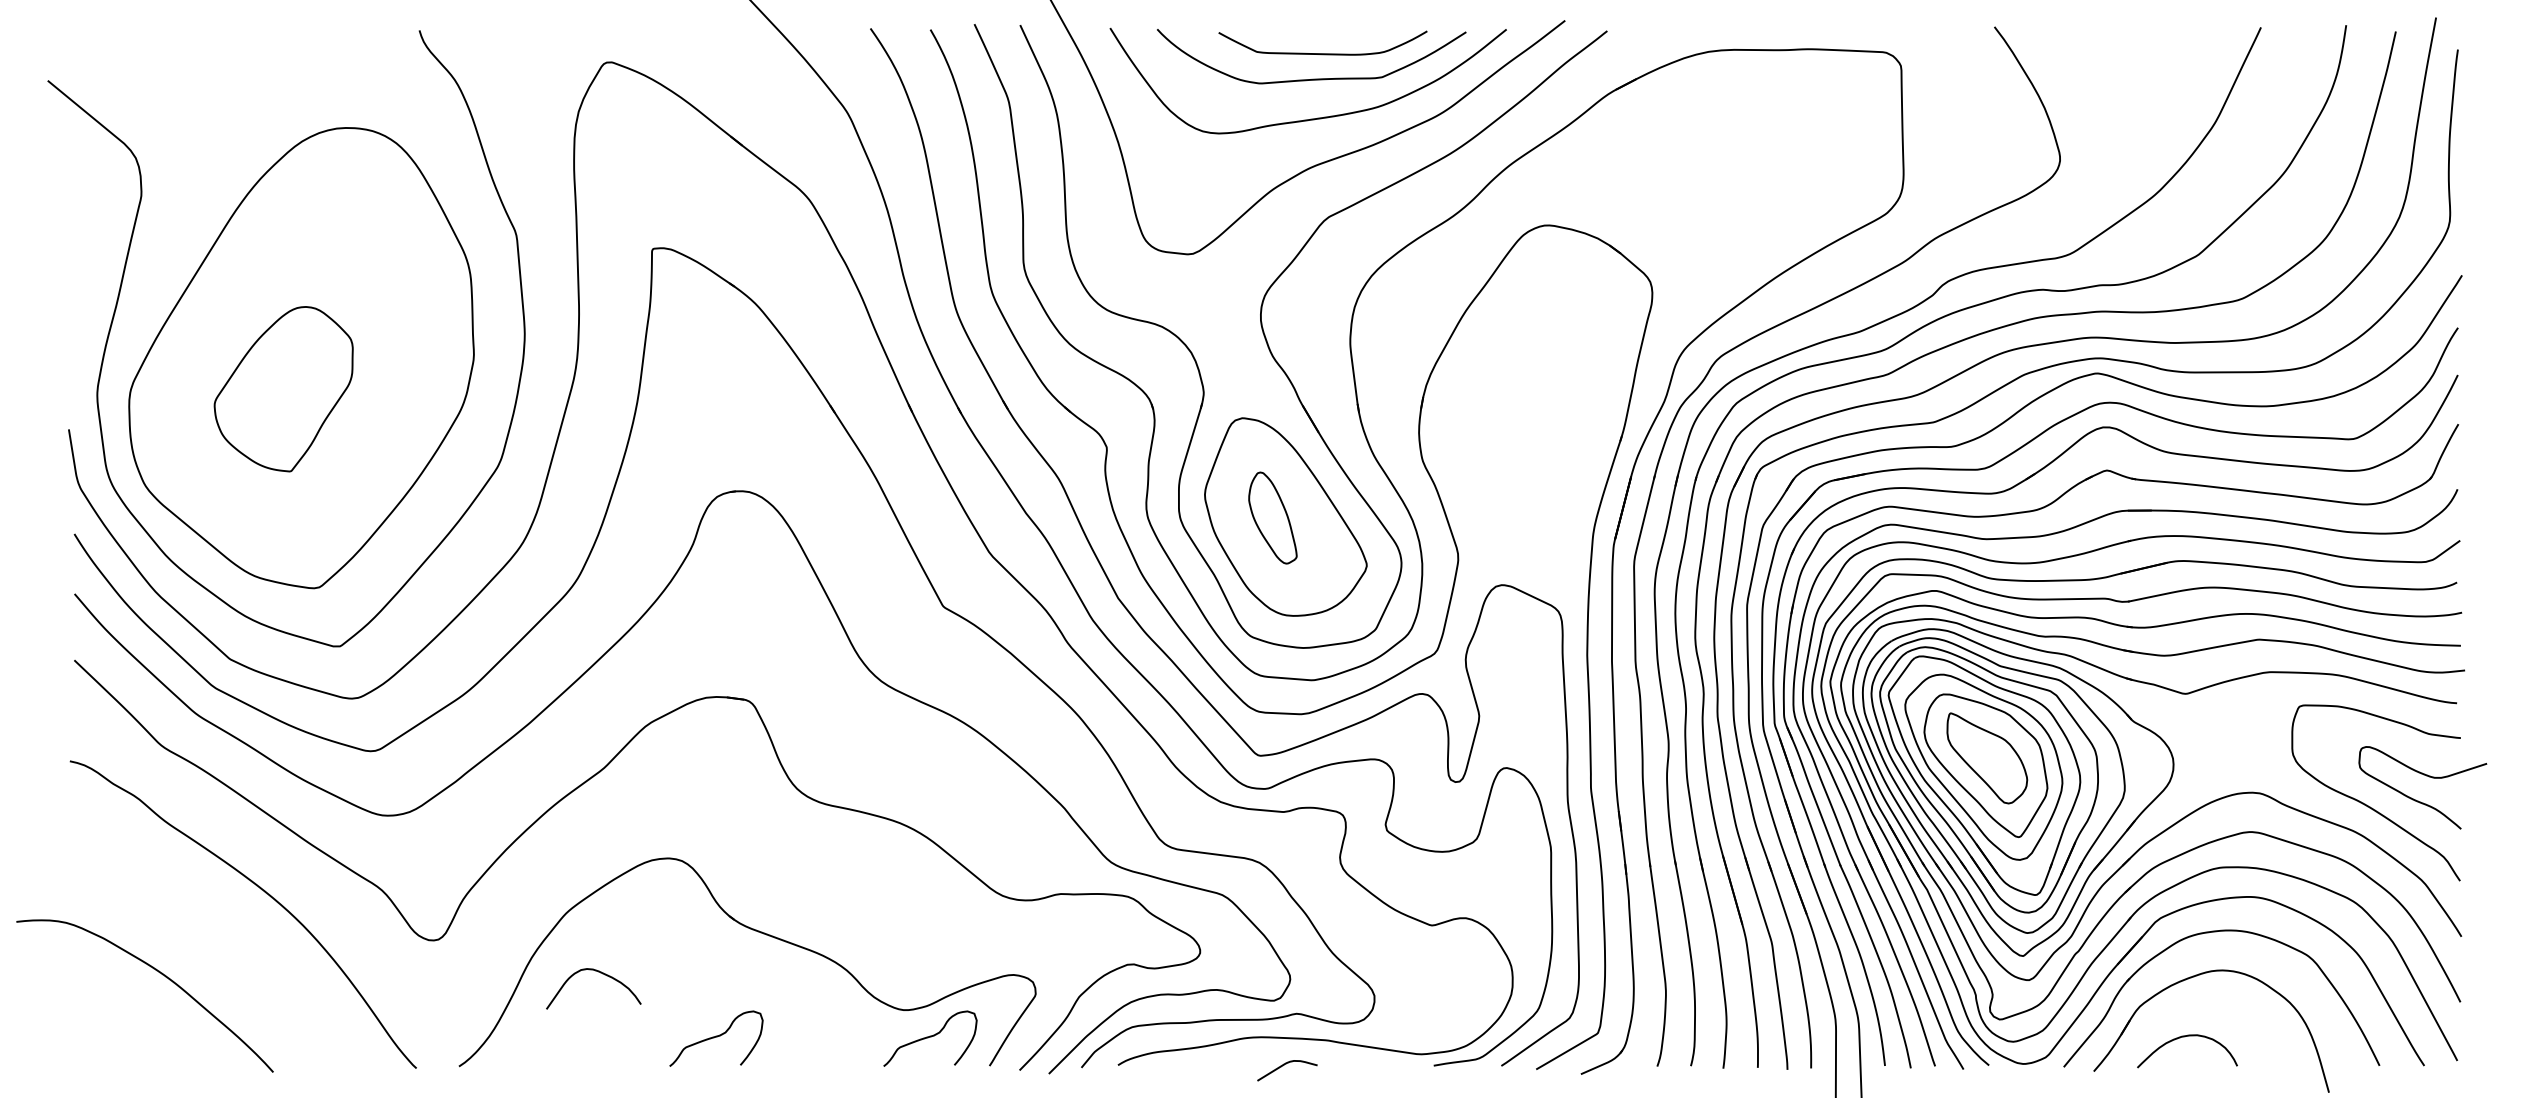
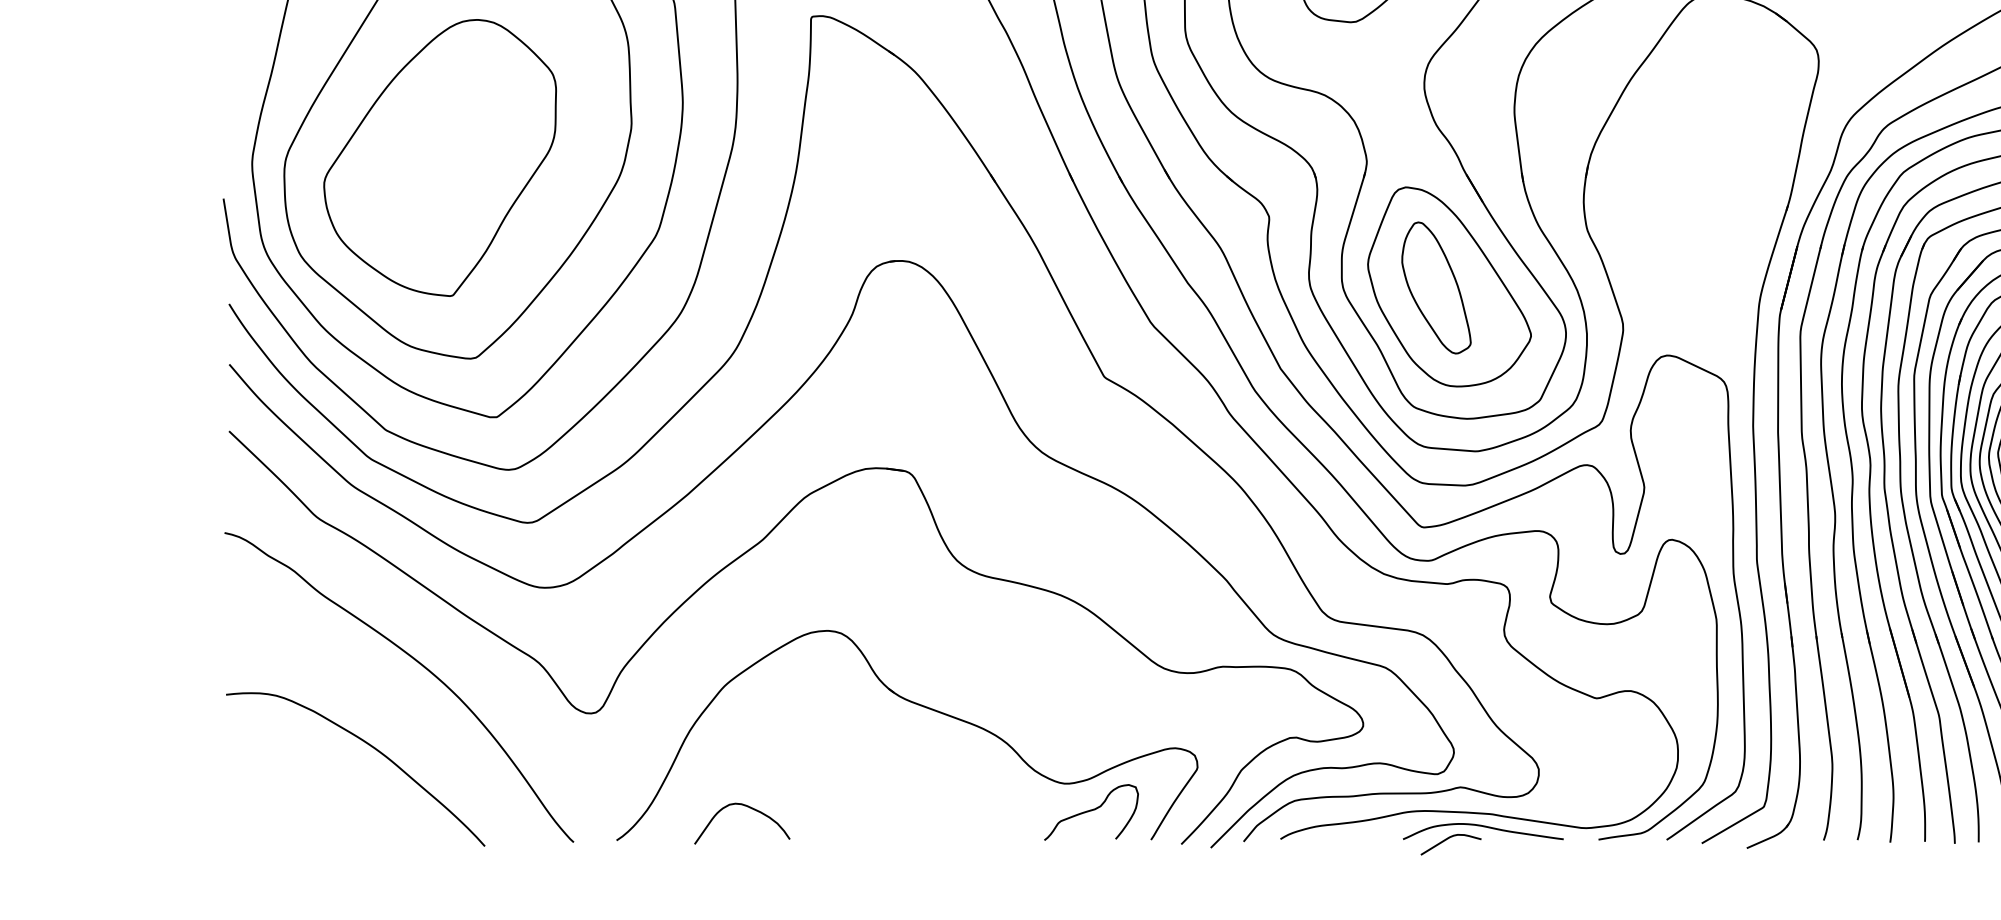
part: (283, 389) -> (439, 158), size x1.67
part: (1272, 517) -> (1436, 287), size x1.43
curve: (159, 973) -> (370, 746), moved
curve: (600, 973) -> (749, 808), moved
curve: (716, 1037) -> (875, 811), removed
curve: (1319, 1053) -> (1483, 827), added

